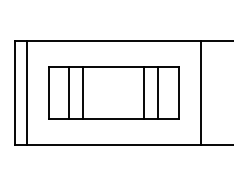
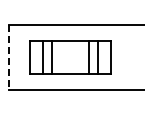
line: (15, 93) -> (9, 57), solid -> dashed
line: (26, 93) -> (16, 57), removed
line: (201, 93) -> (124, 57), removed

